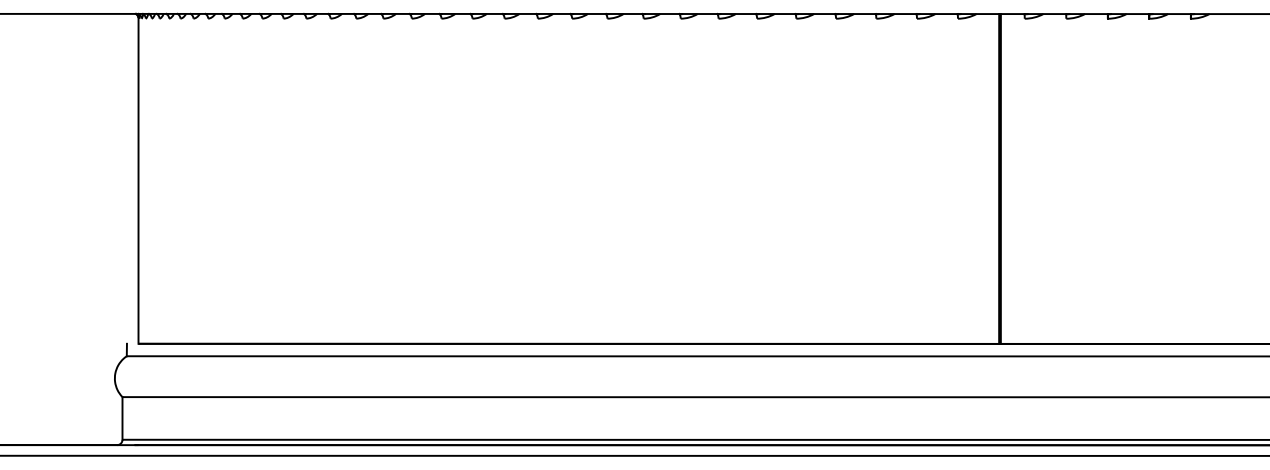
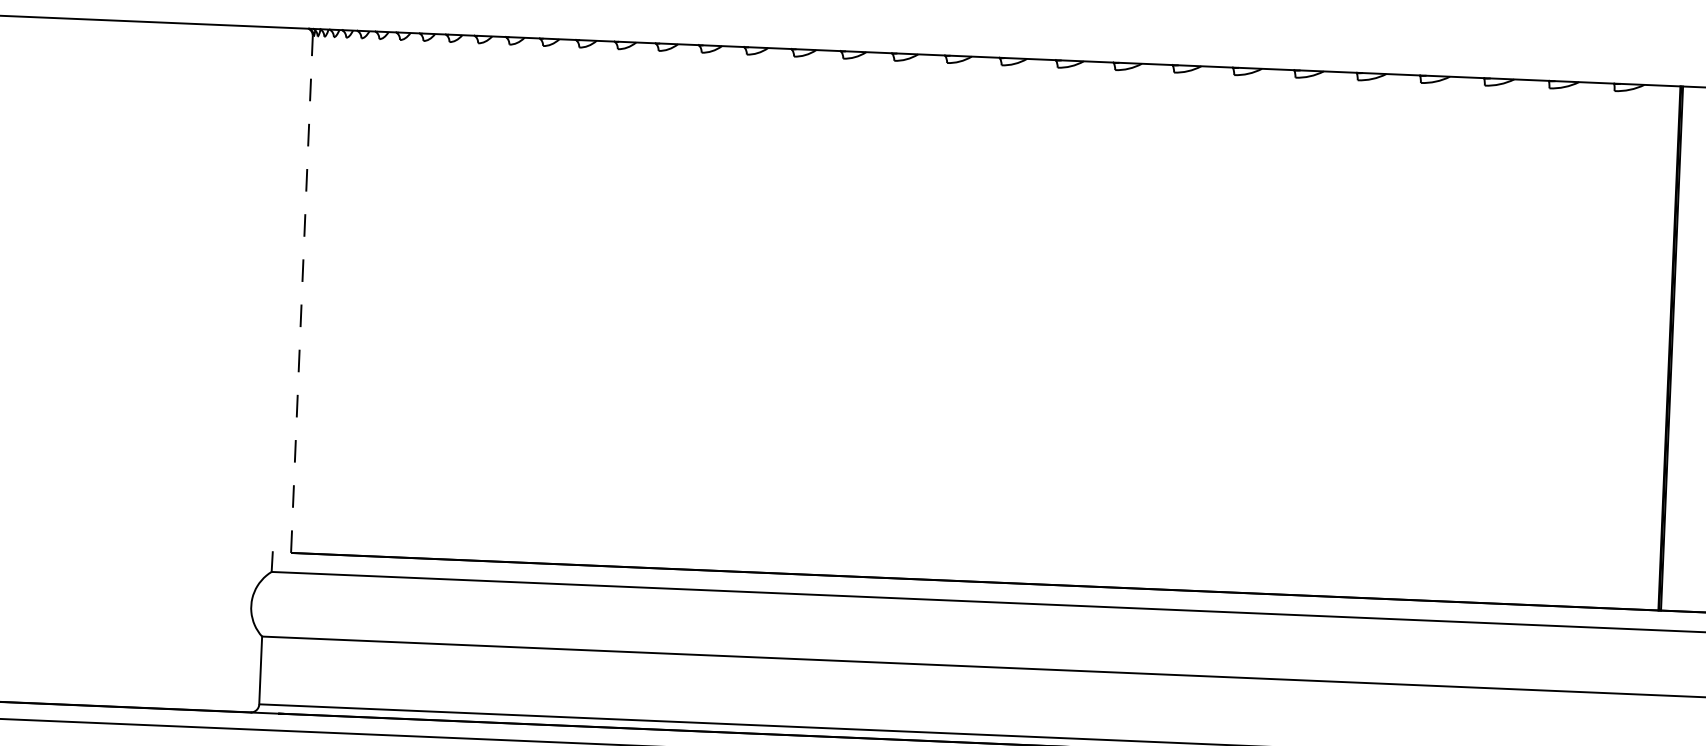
line: (138, 180) -> (301, 293), solid -> dashed

